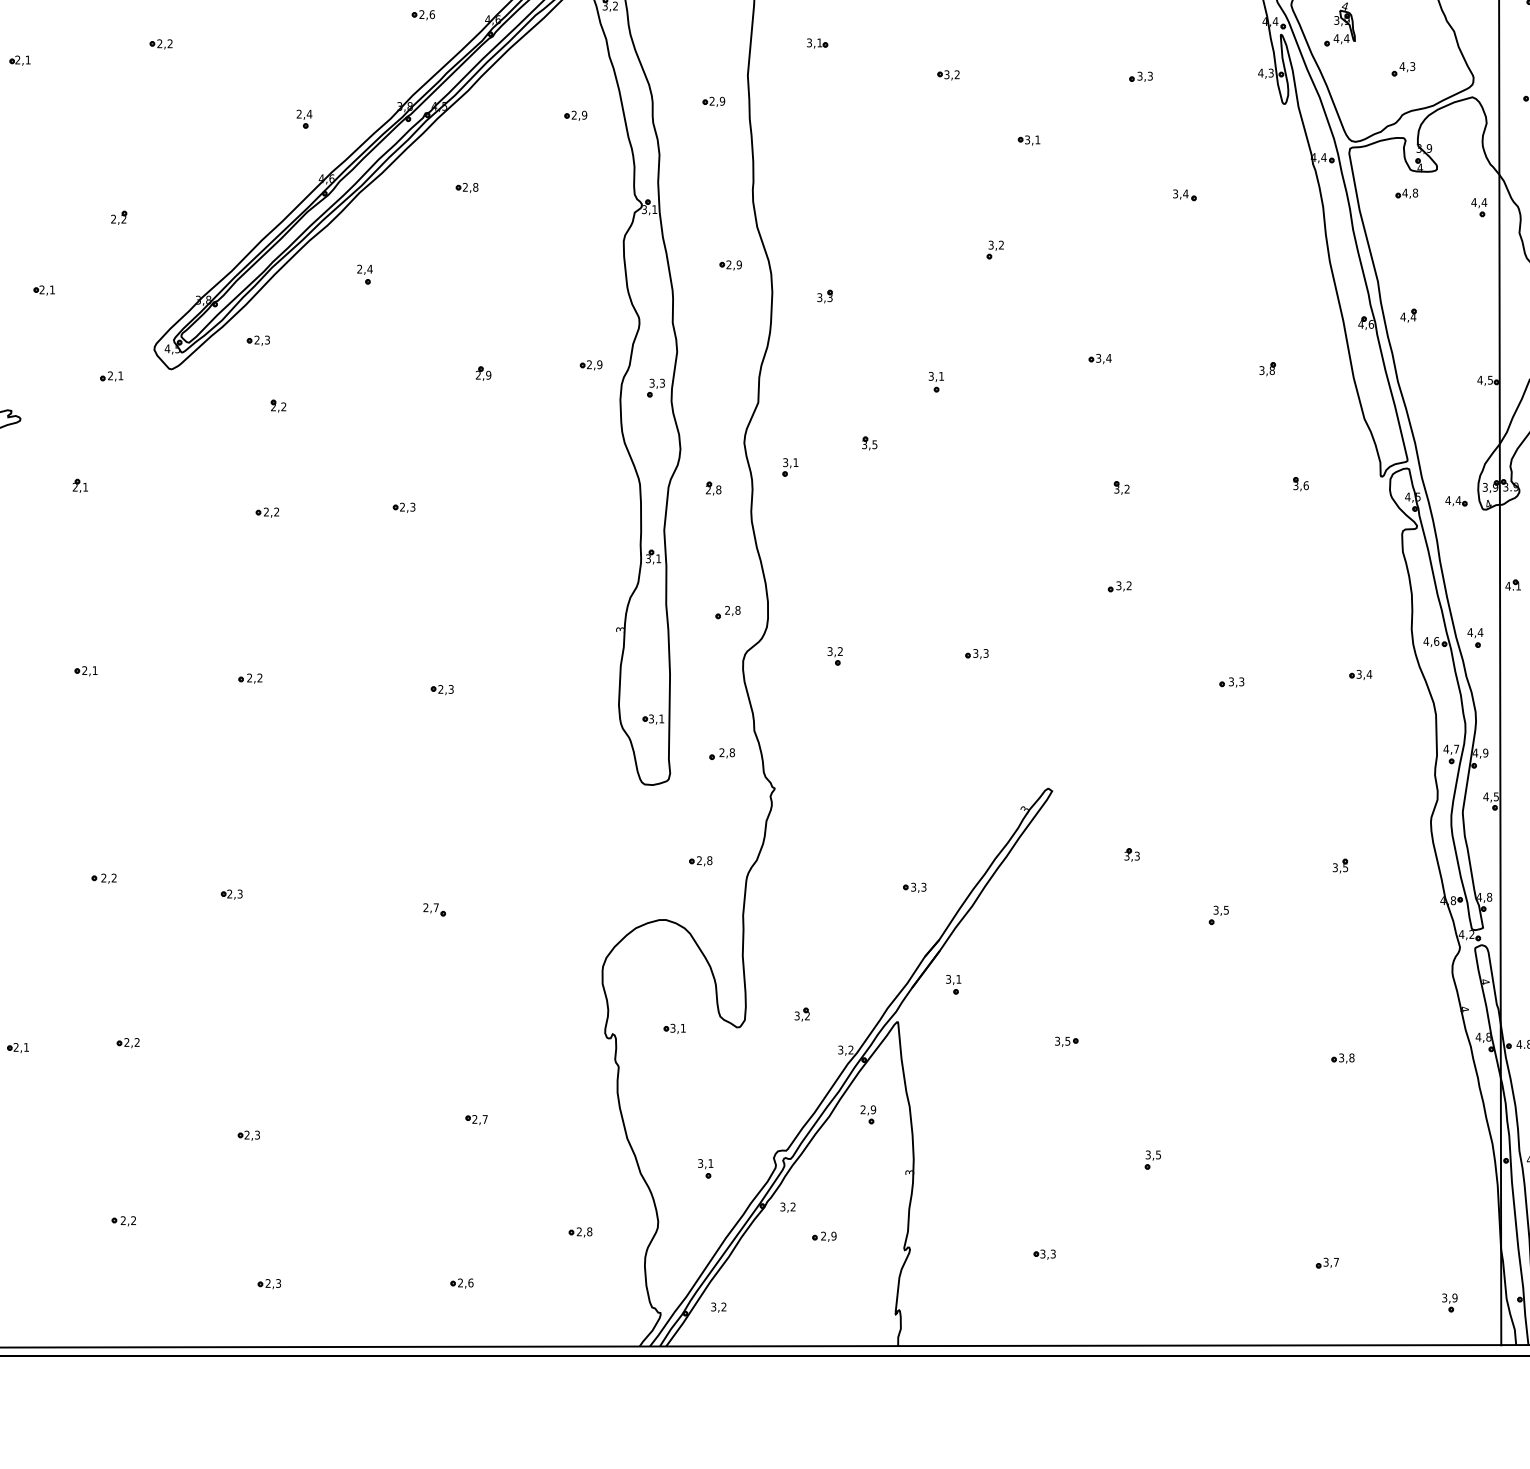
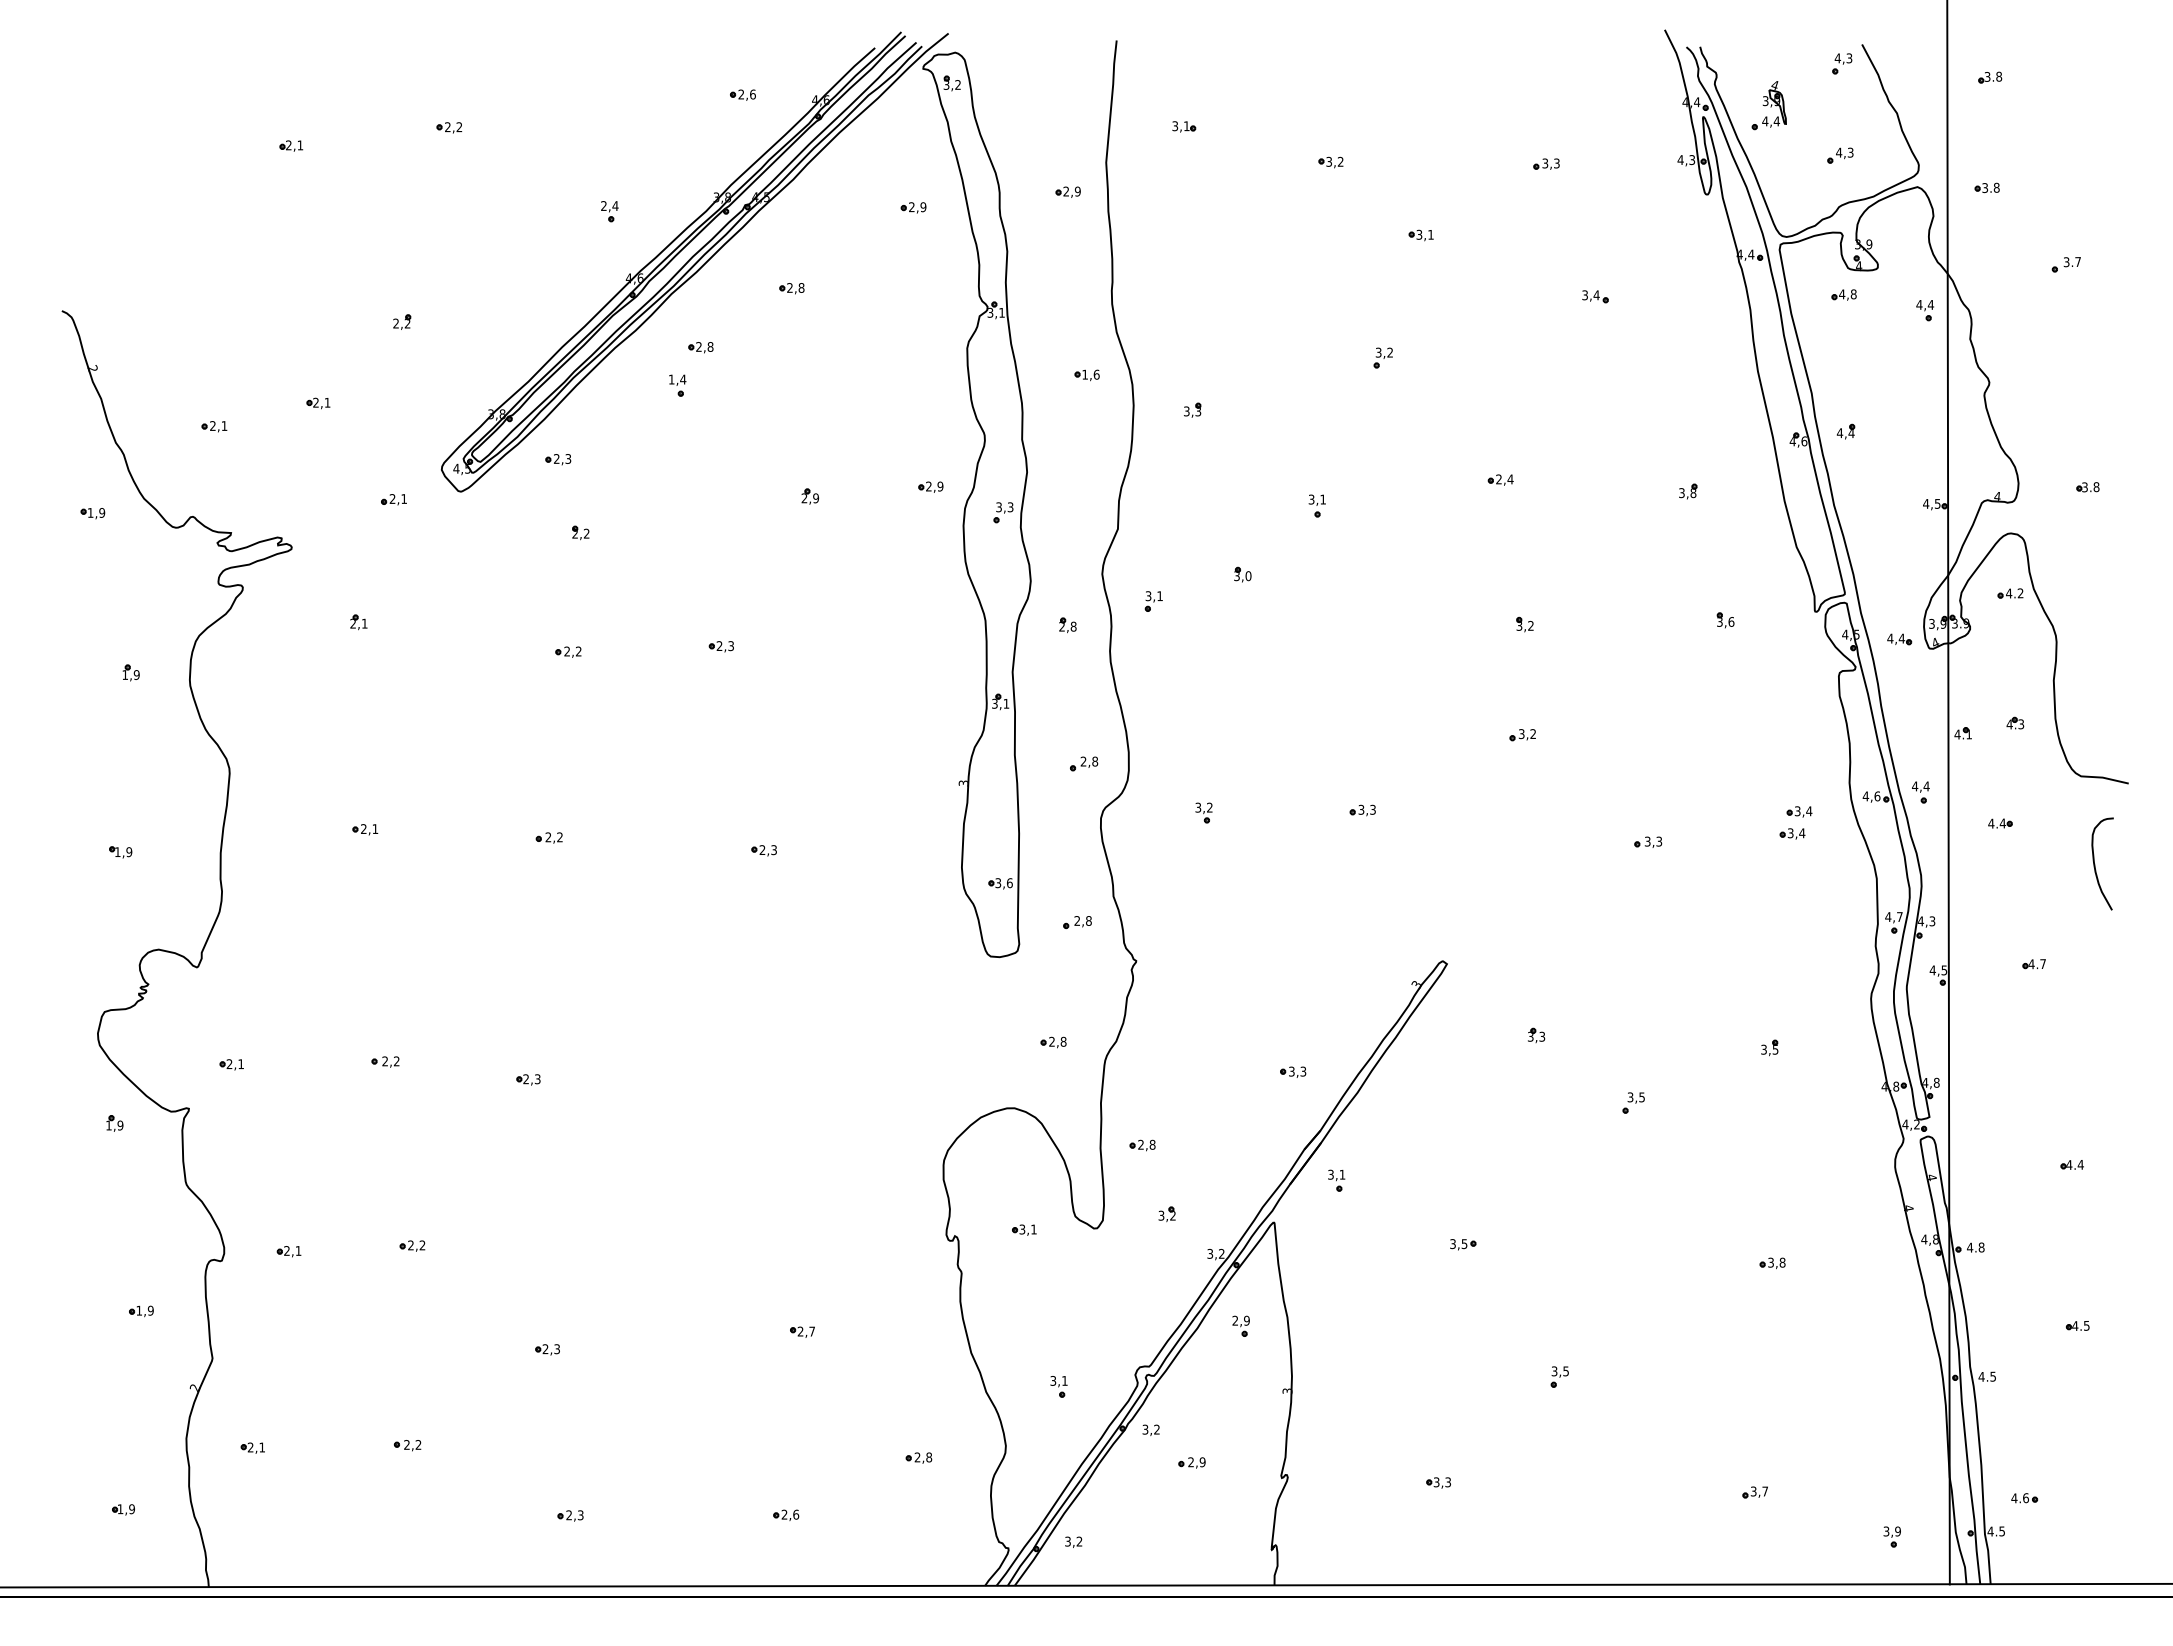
part: (385, 240) -> (700, 347), added
text: (733, 264) -> (1090, 374), 2,9 -> 1,6
text: (359, 269) -> (671, 379), 2,4 -> 1,4
text: (1098, 358) -> (1498, 479), 3,4 -> 2,4
text: (874, 445) -> (1248, 576), 3,5 -> 3,0
part: (1367, 654) -> (1799, 811), added
text: (661, 719) -> (1009, 883), 3,1 -> 3,6
text: (1485, 753) -> (1932, 921), 4,9 -> 4,3
part: (434, 909) -> (755, 1096), removed
part: (780, 953) -> (1142, 1145), added

